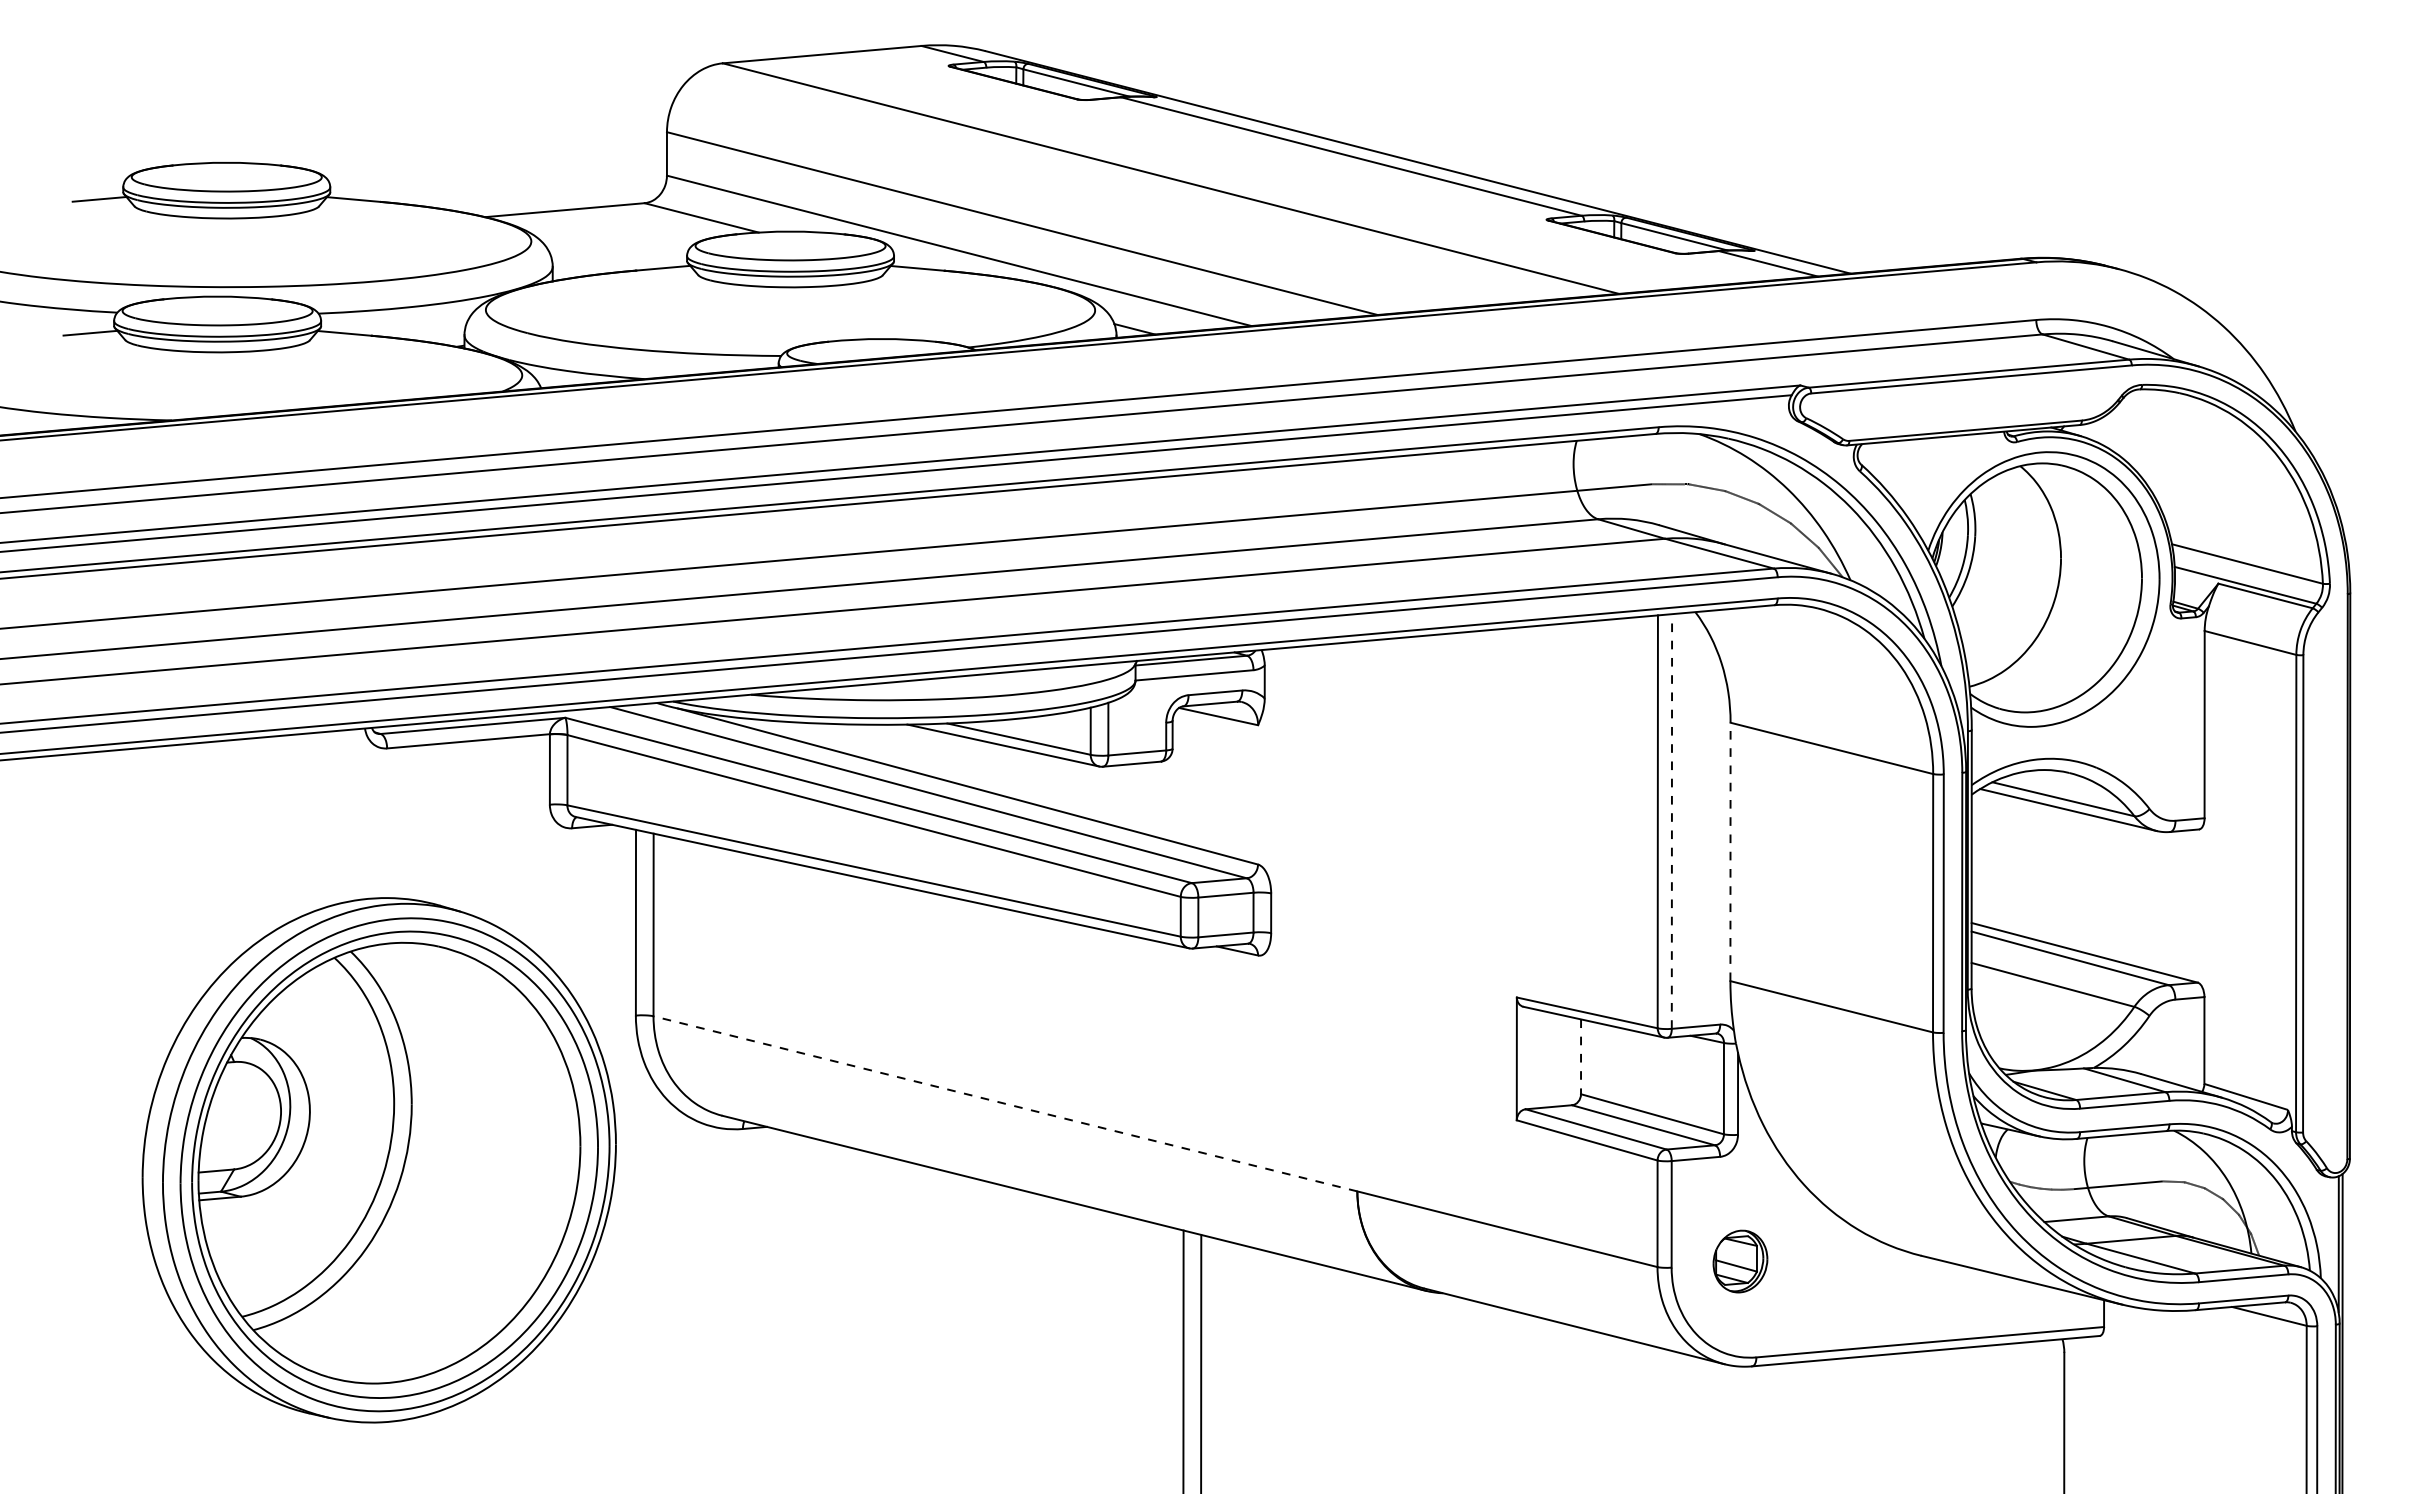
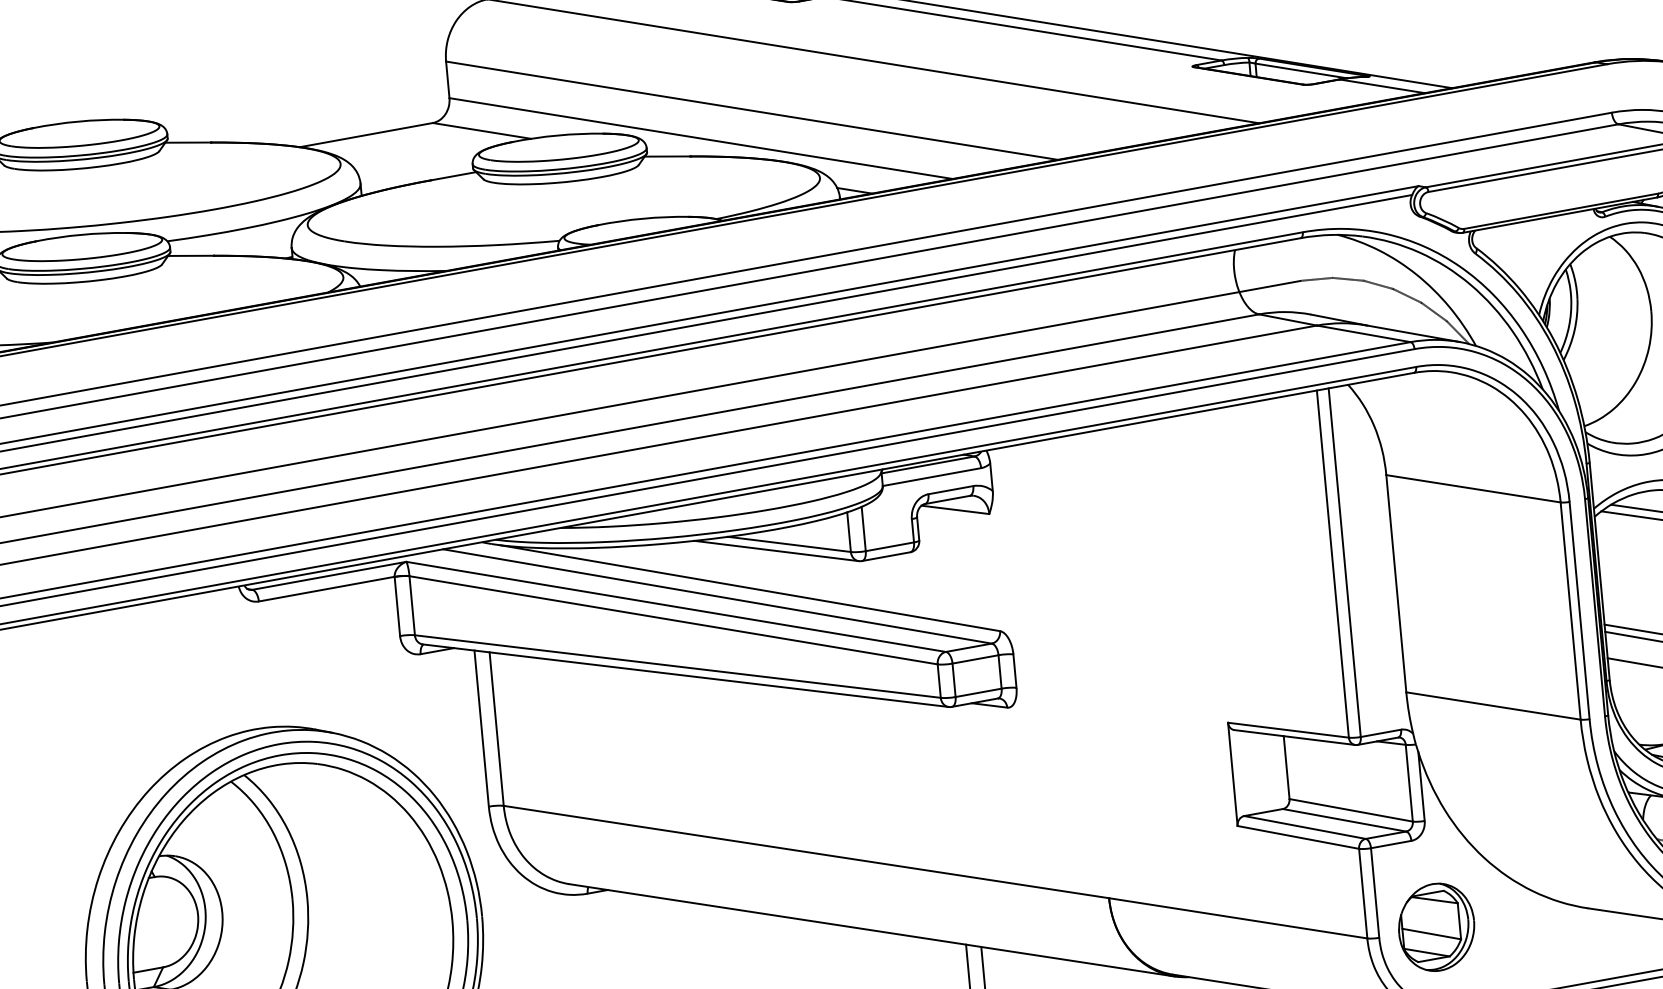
line: (1671, 821) -> (1344, 562), dashed -> solid
line: (1730, 851) -> (1396, 583), dashed -> solid
line: (1581, 1057) -> (1287, 768), dashed -> solid
line: (1005, 1103) -> (806, 851), dashed -> solid
part: (1740, 1261) -> (1436, 927), size x1.67

